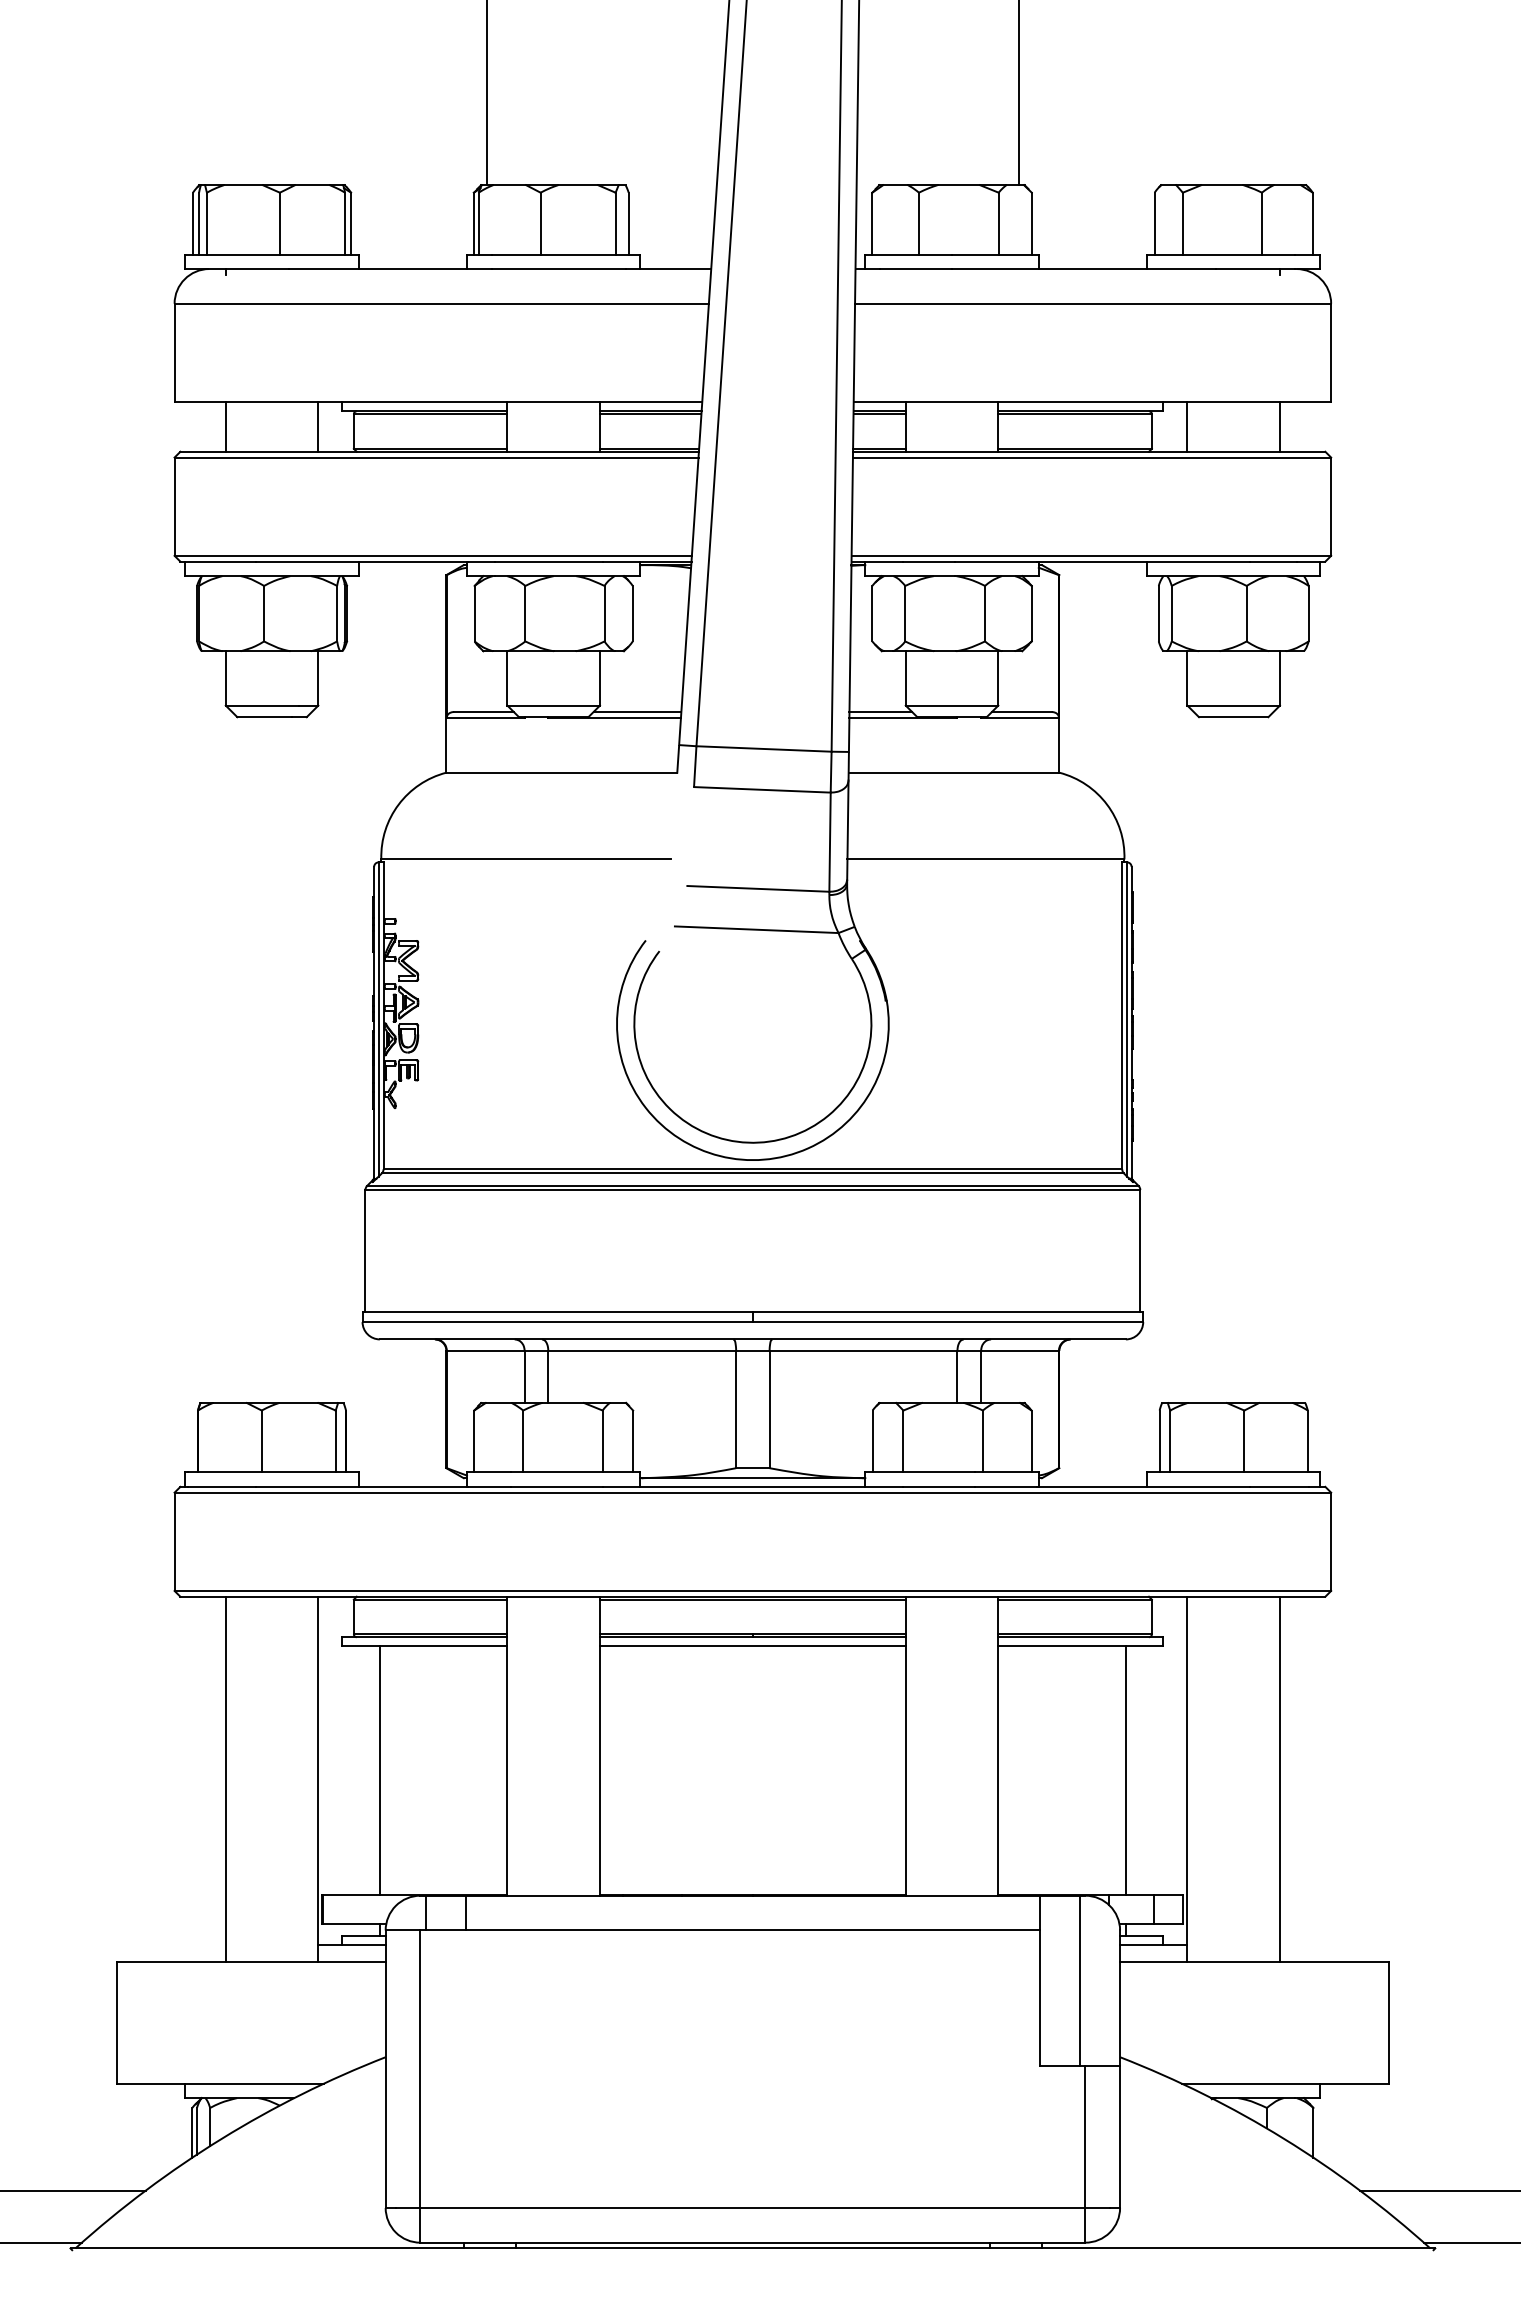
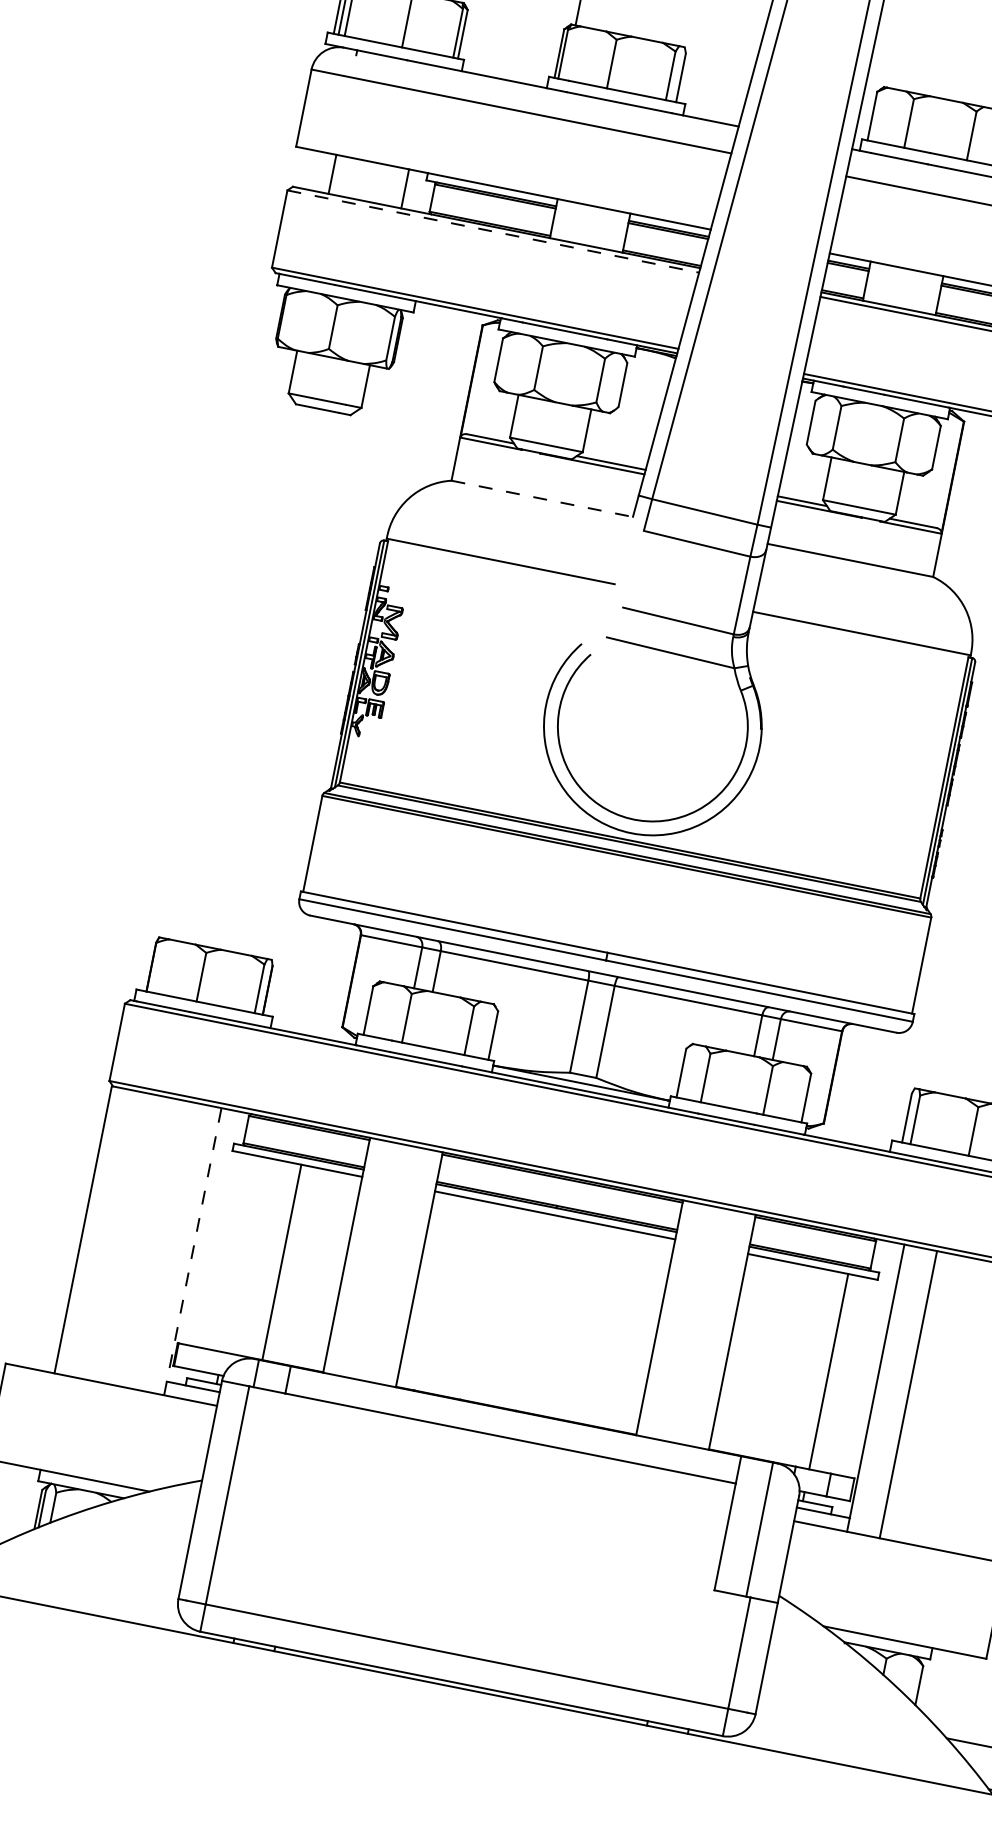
line: (436, 457) -> (493, 231), solid -> dashed
line: (562, 772) -> (542, 498), solid -> dashed
line: (379, 1770) -> (281, 1262), moved
line: (225, 1779) -> (82, 1229), moved
line: (318, 1779) -> (192, 1251), solid -> dashed
line: (1279, 1779) -> (908, 1394), moved

